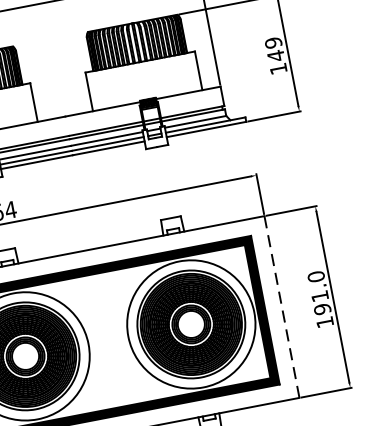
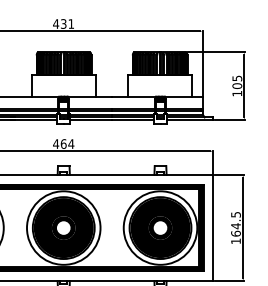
text: (275, 49) -> (237, 82), 149 -> 105
text: (318, 291) -> (235, 223), 191.0 -> 164.5
line: (281, 306) -> (213, 227), dashed -> solid

